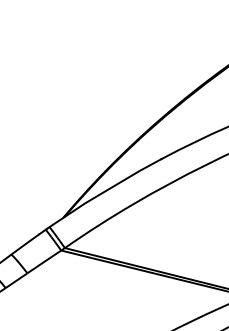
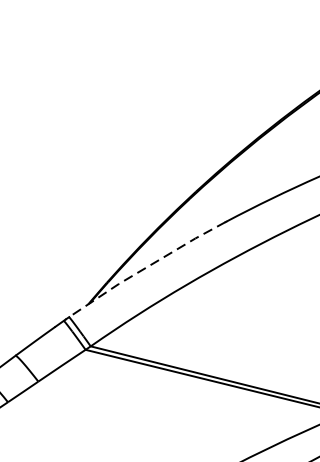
line: (104, 191) -> (146, 267), solid -> dashed

